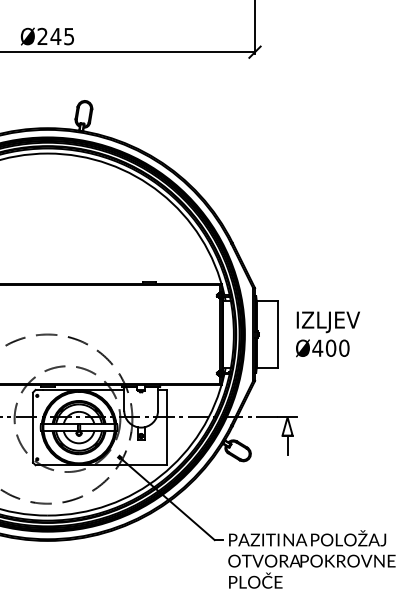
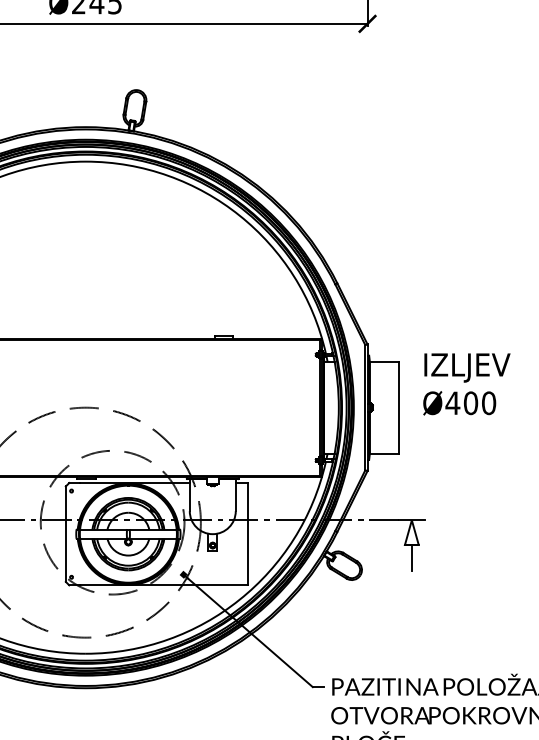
text: (327, 334) -> (466, 384), moved

